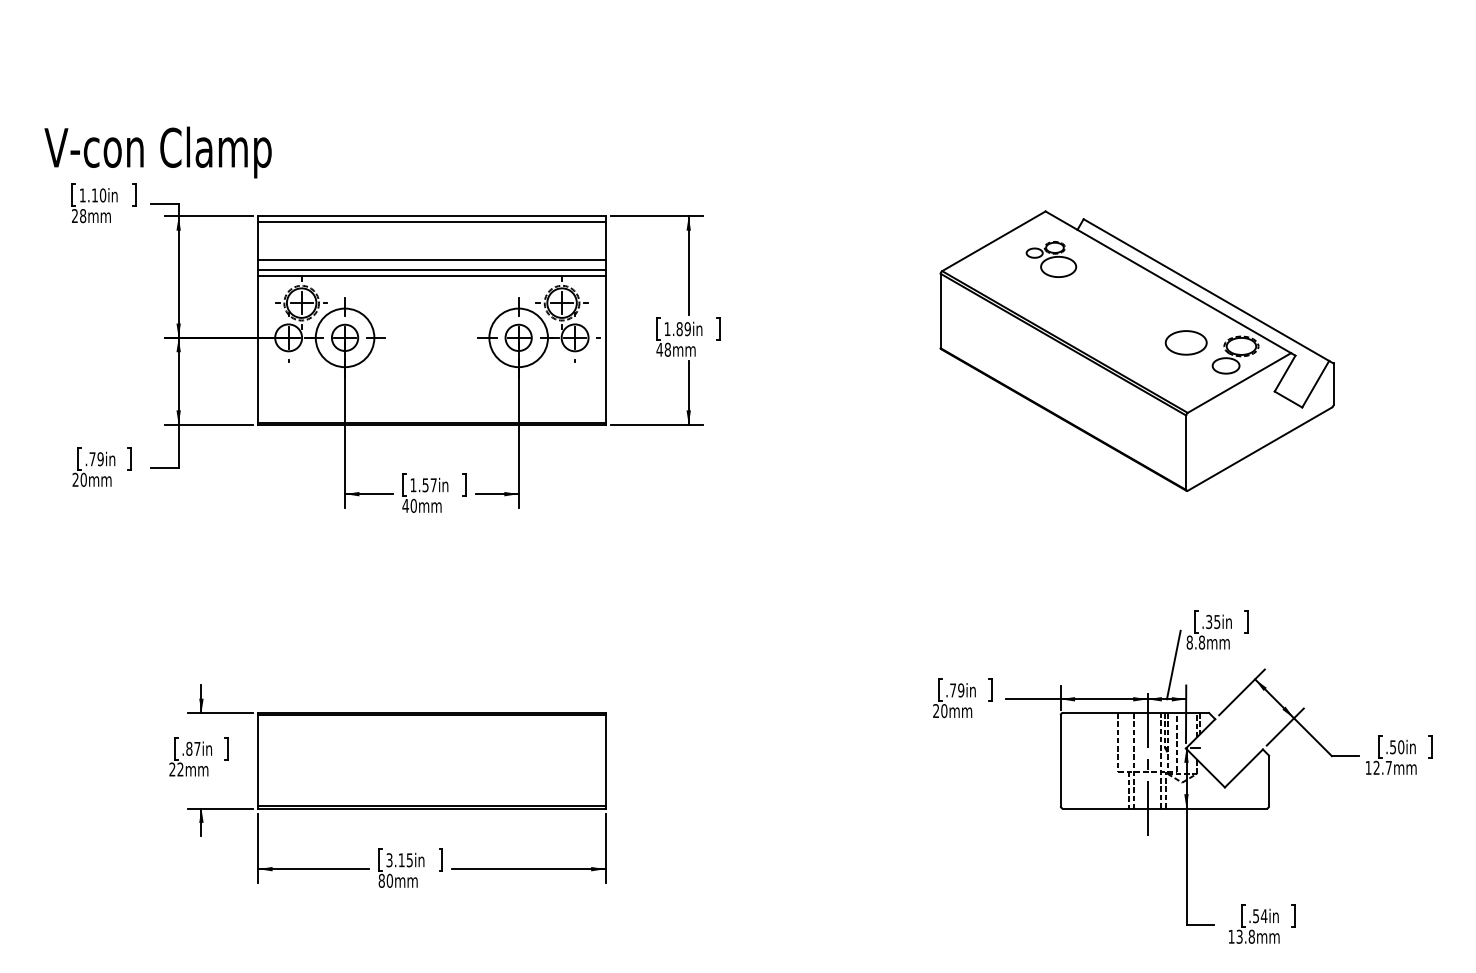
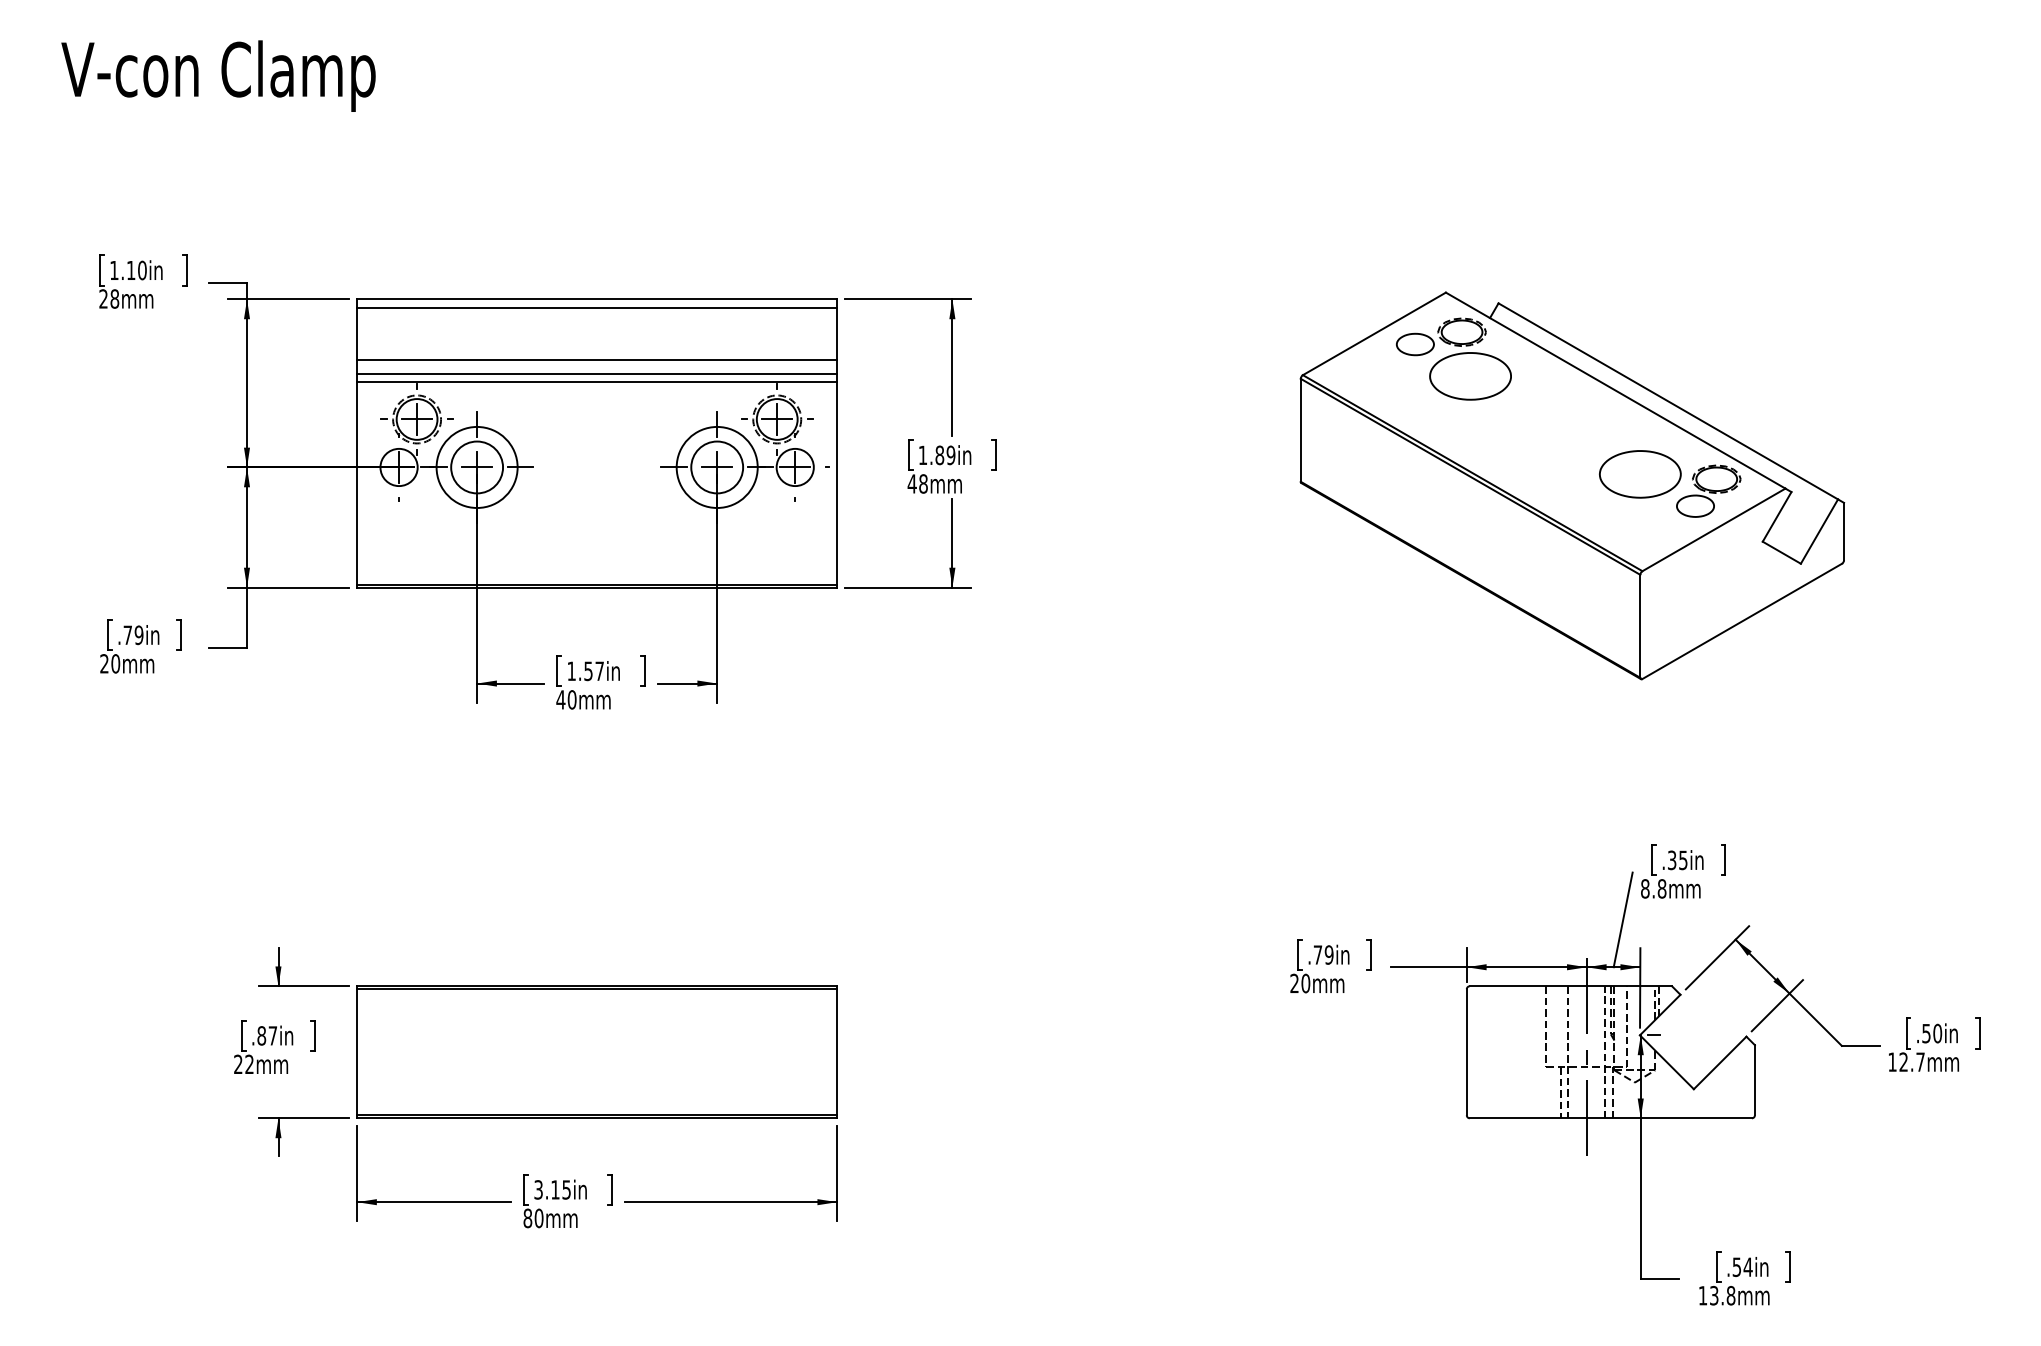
text: (158, 152) -> (218, 75), moved
part: (1051, 259) -> (1453, 358), size x1.67
circle: (345, 337) -> (477, 467), size x1.43
circle: (518, 337) -> (717, 467), size x1.43
part: (1186, 342) -> (1640, 474), size x1.43

